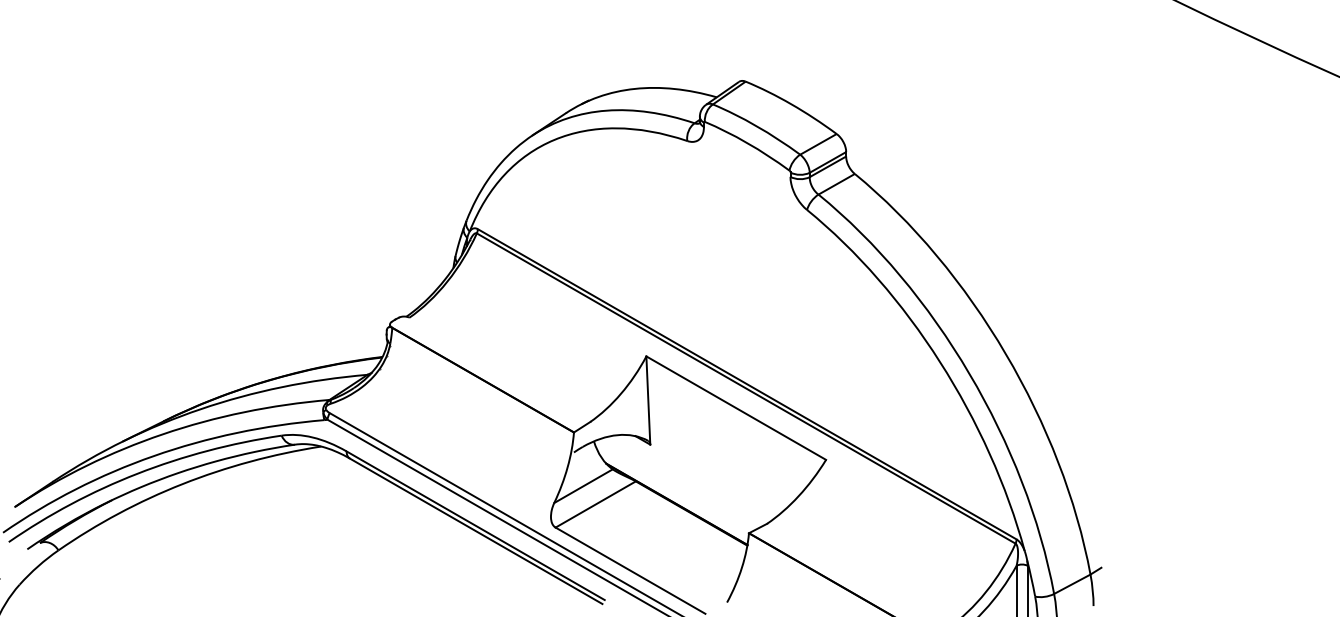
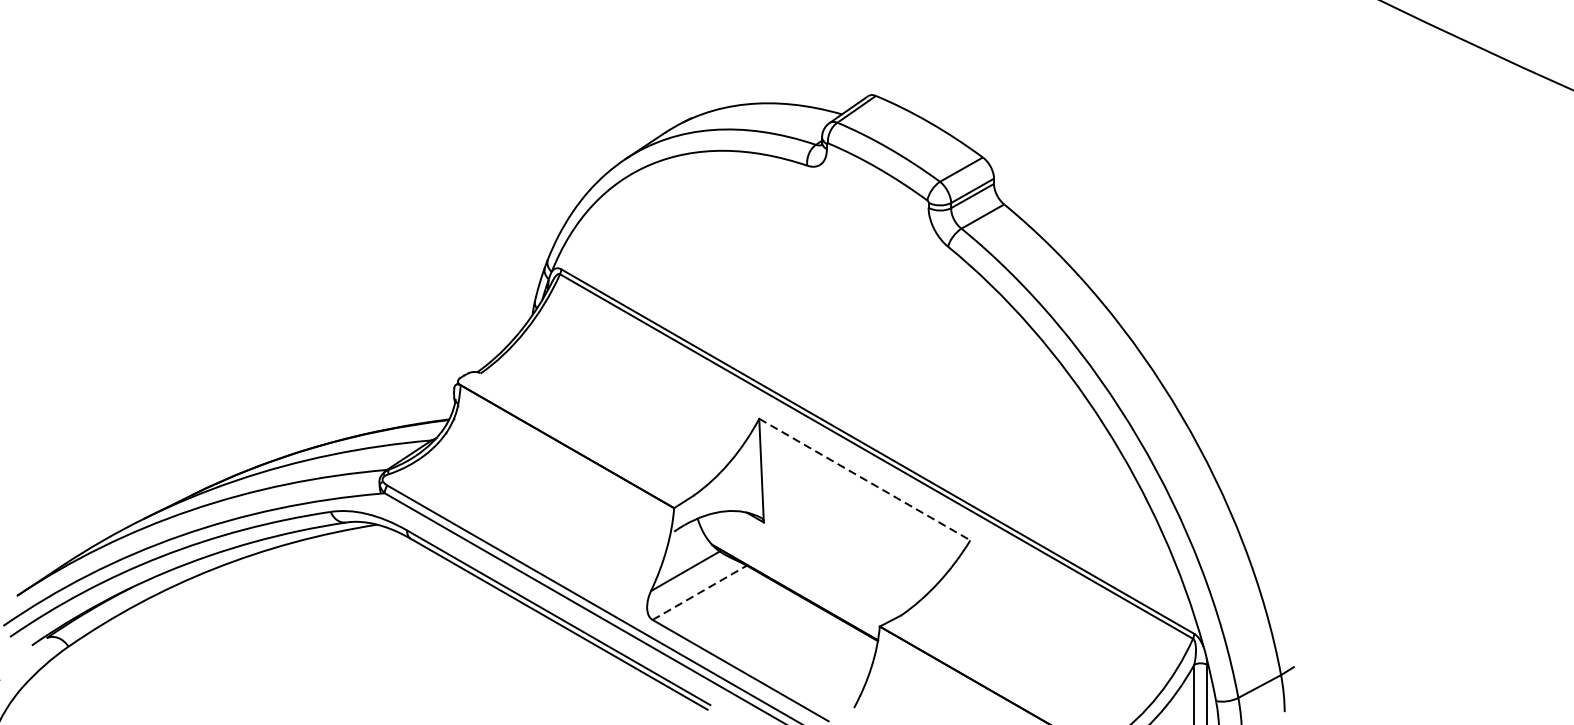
line: (736, 408) -> (865, 480), solid -> dashed
line: (596, 504) -> (700, 592), solid -> dashed

